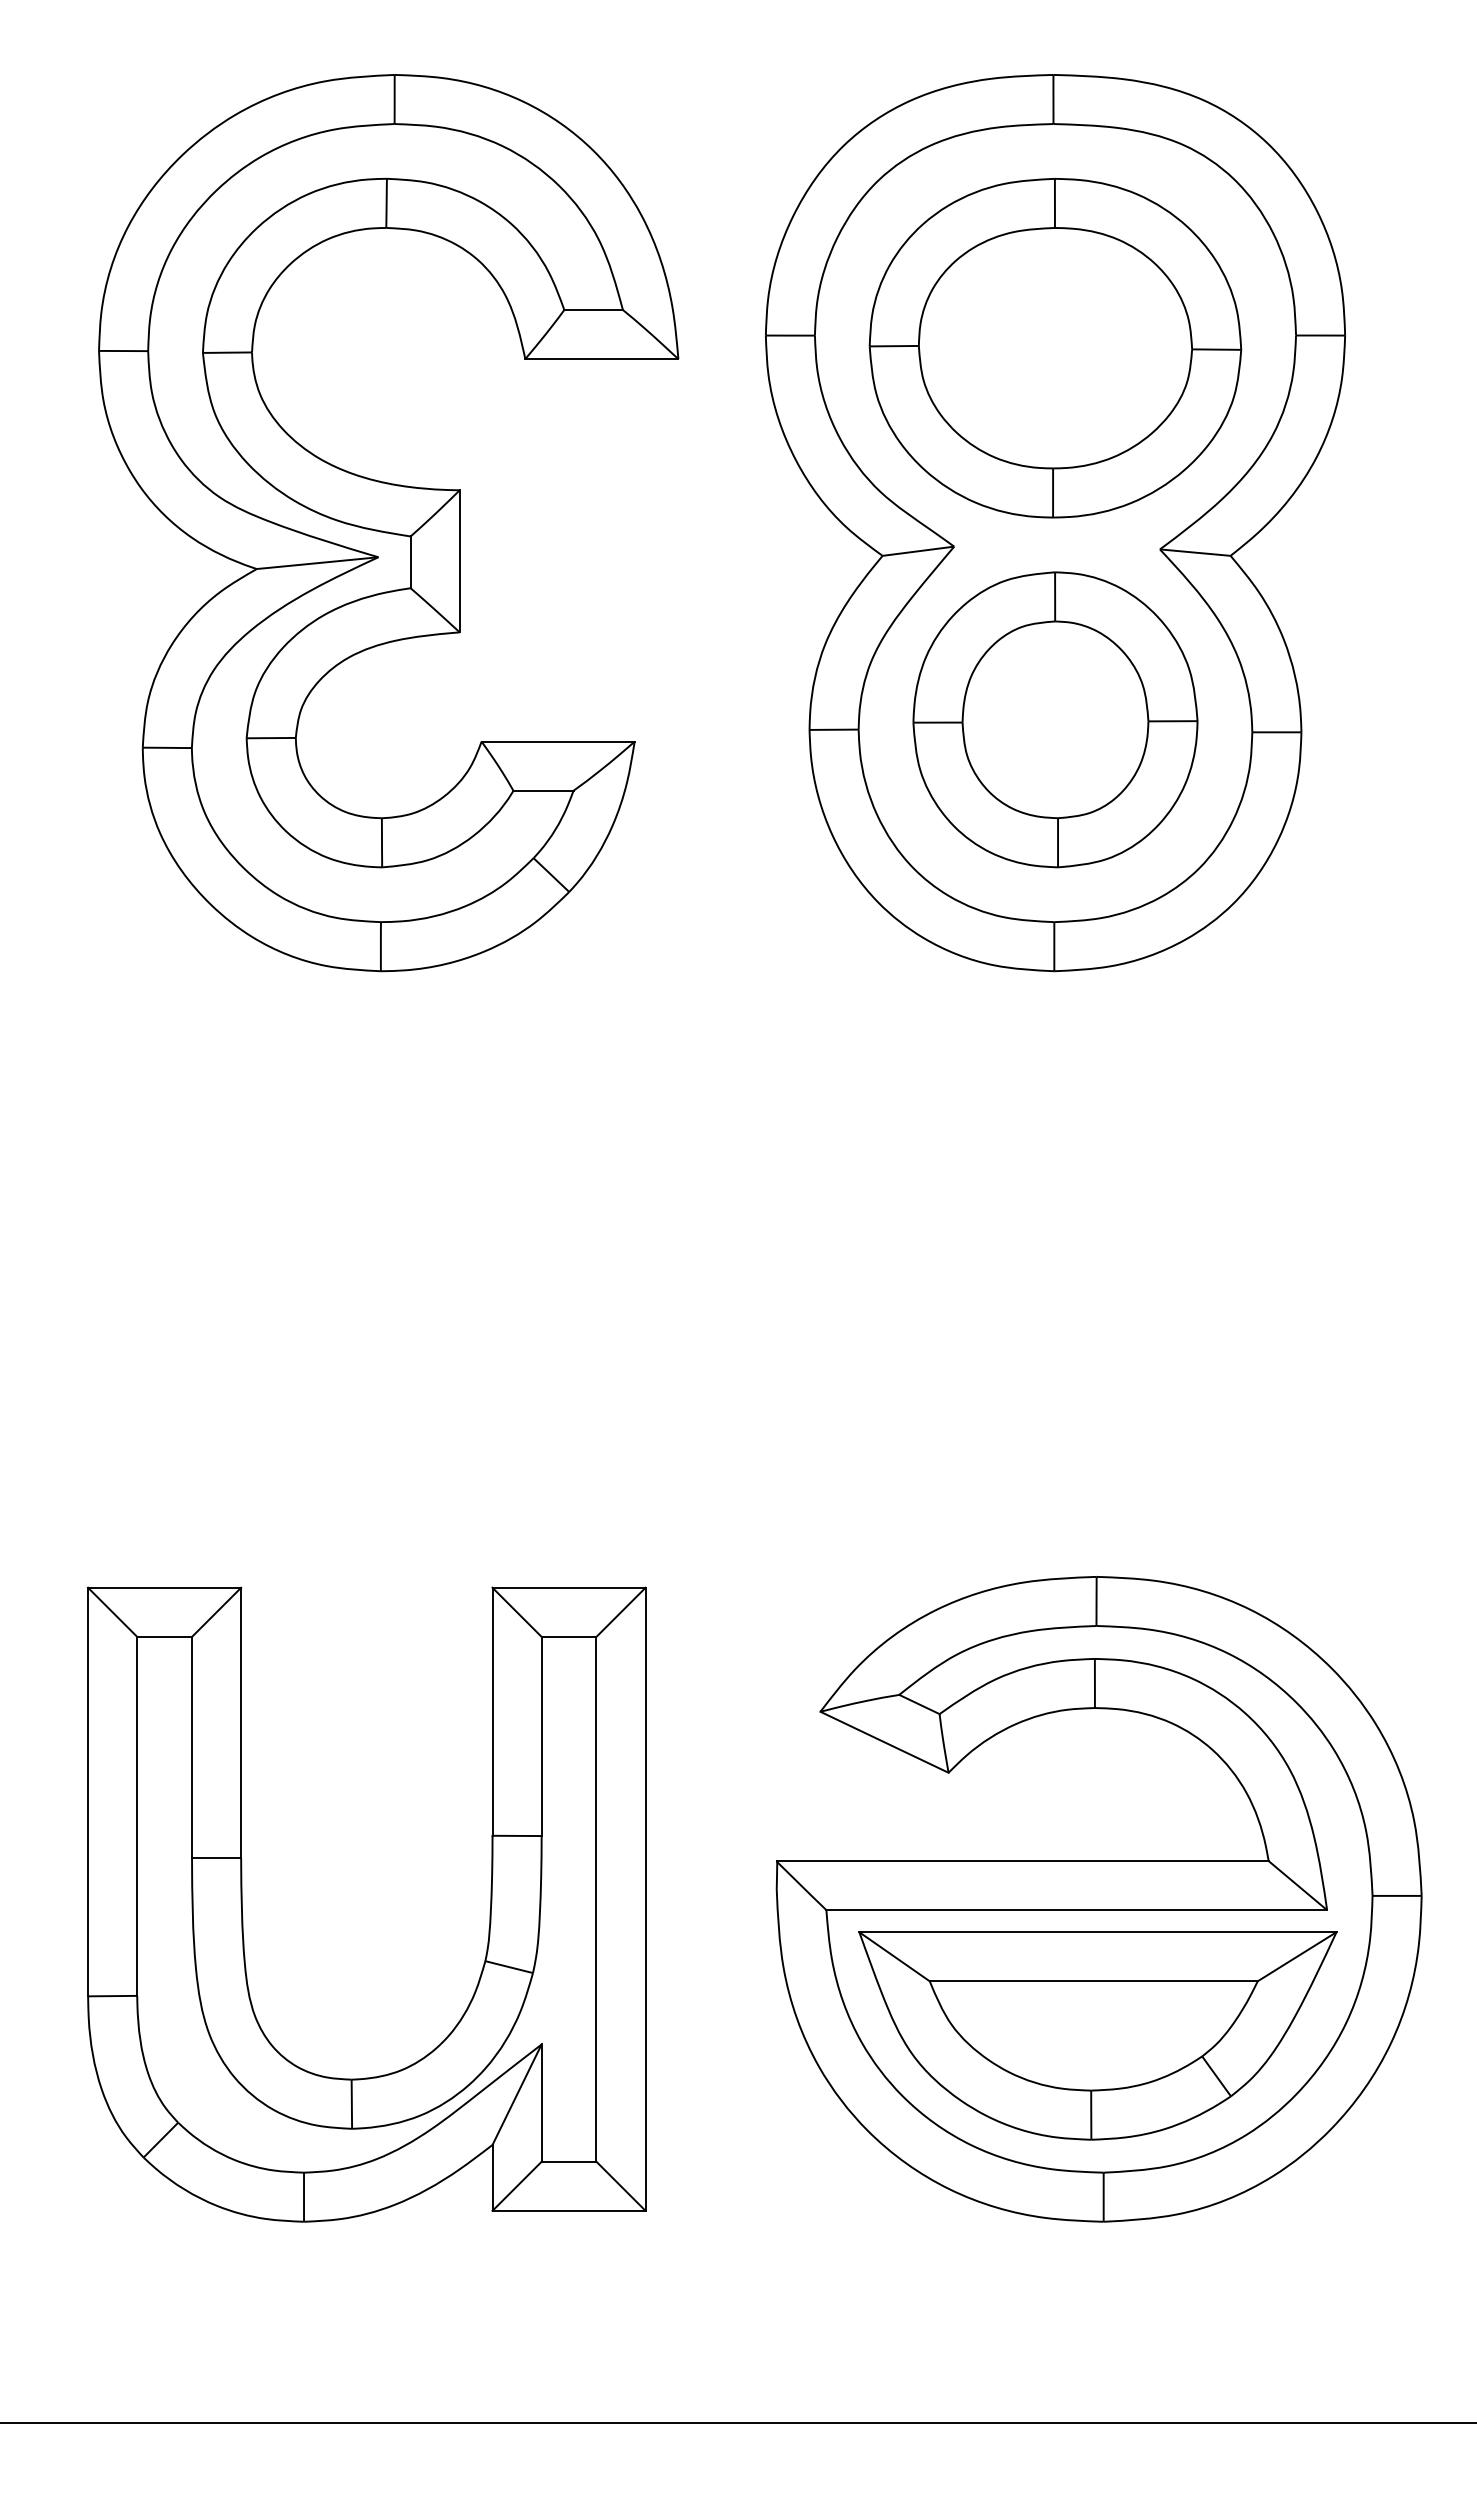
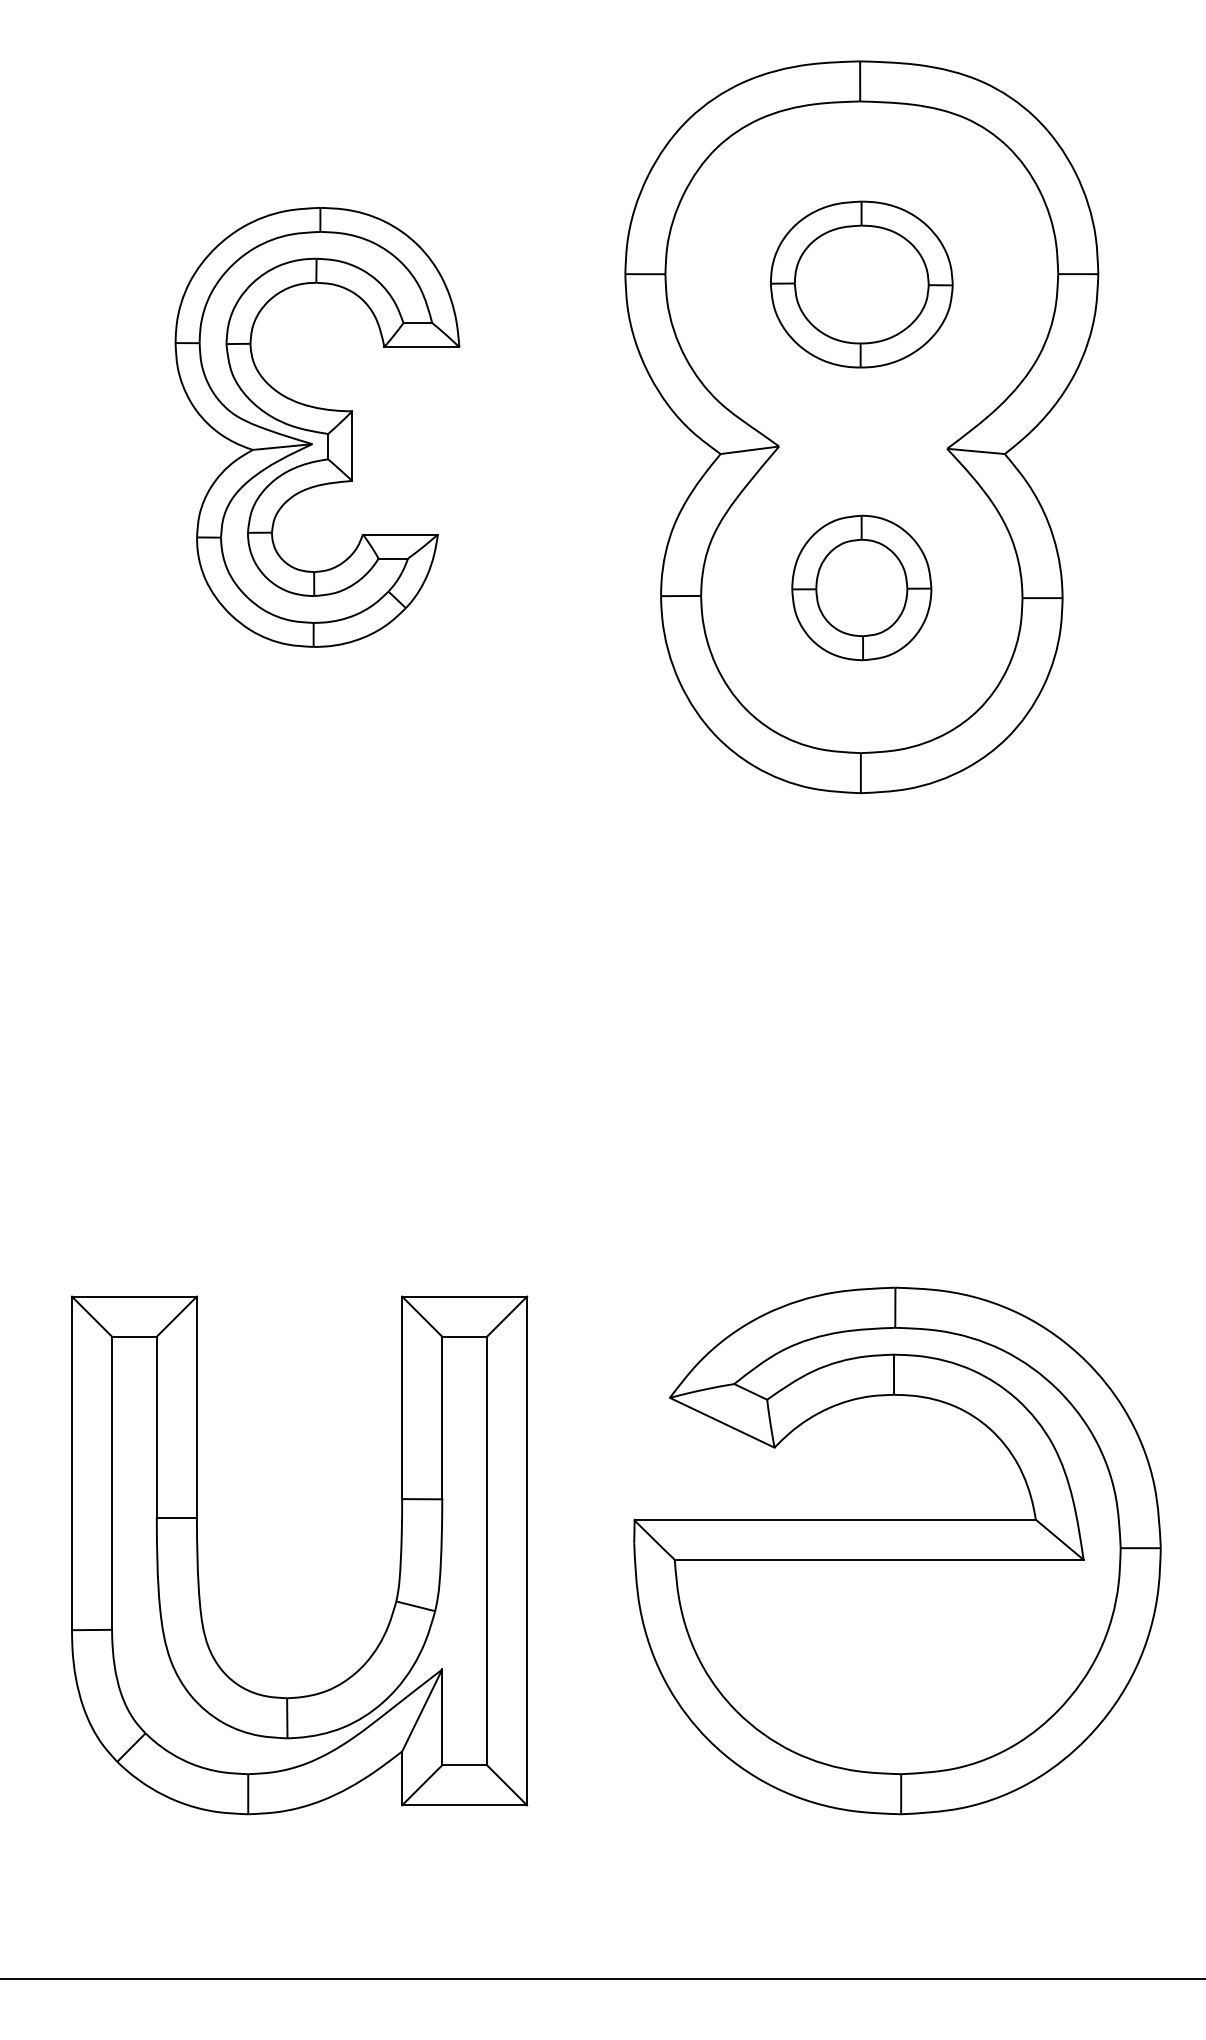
part: (1055, 348) -> (861, 284), size x0.6
part: (388, 523) -> (317, 427), size x0.6
part: (1055, 719) -> (861, 587), size x0.6
part: (1097, 2035) -> (896, 1662), removed

